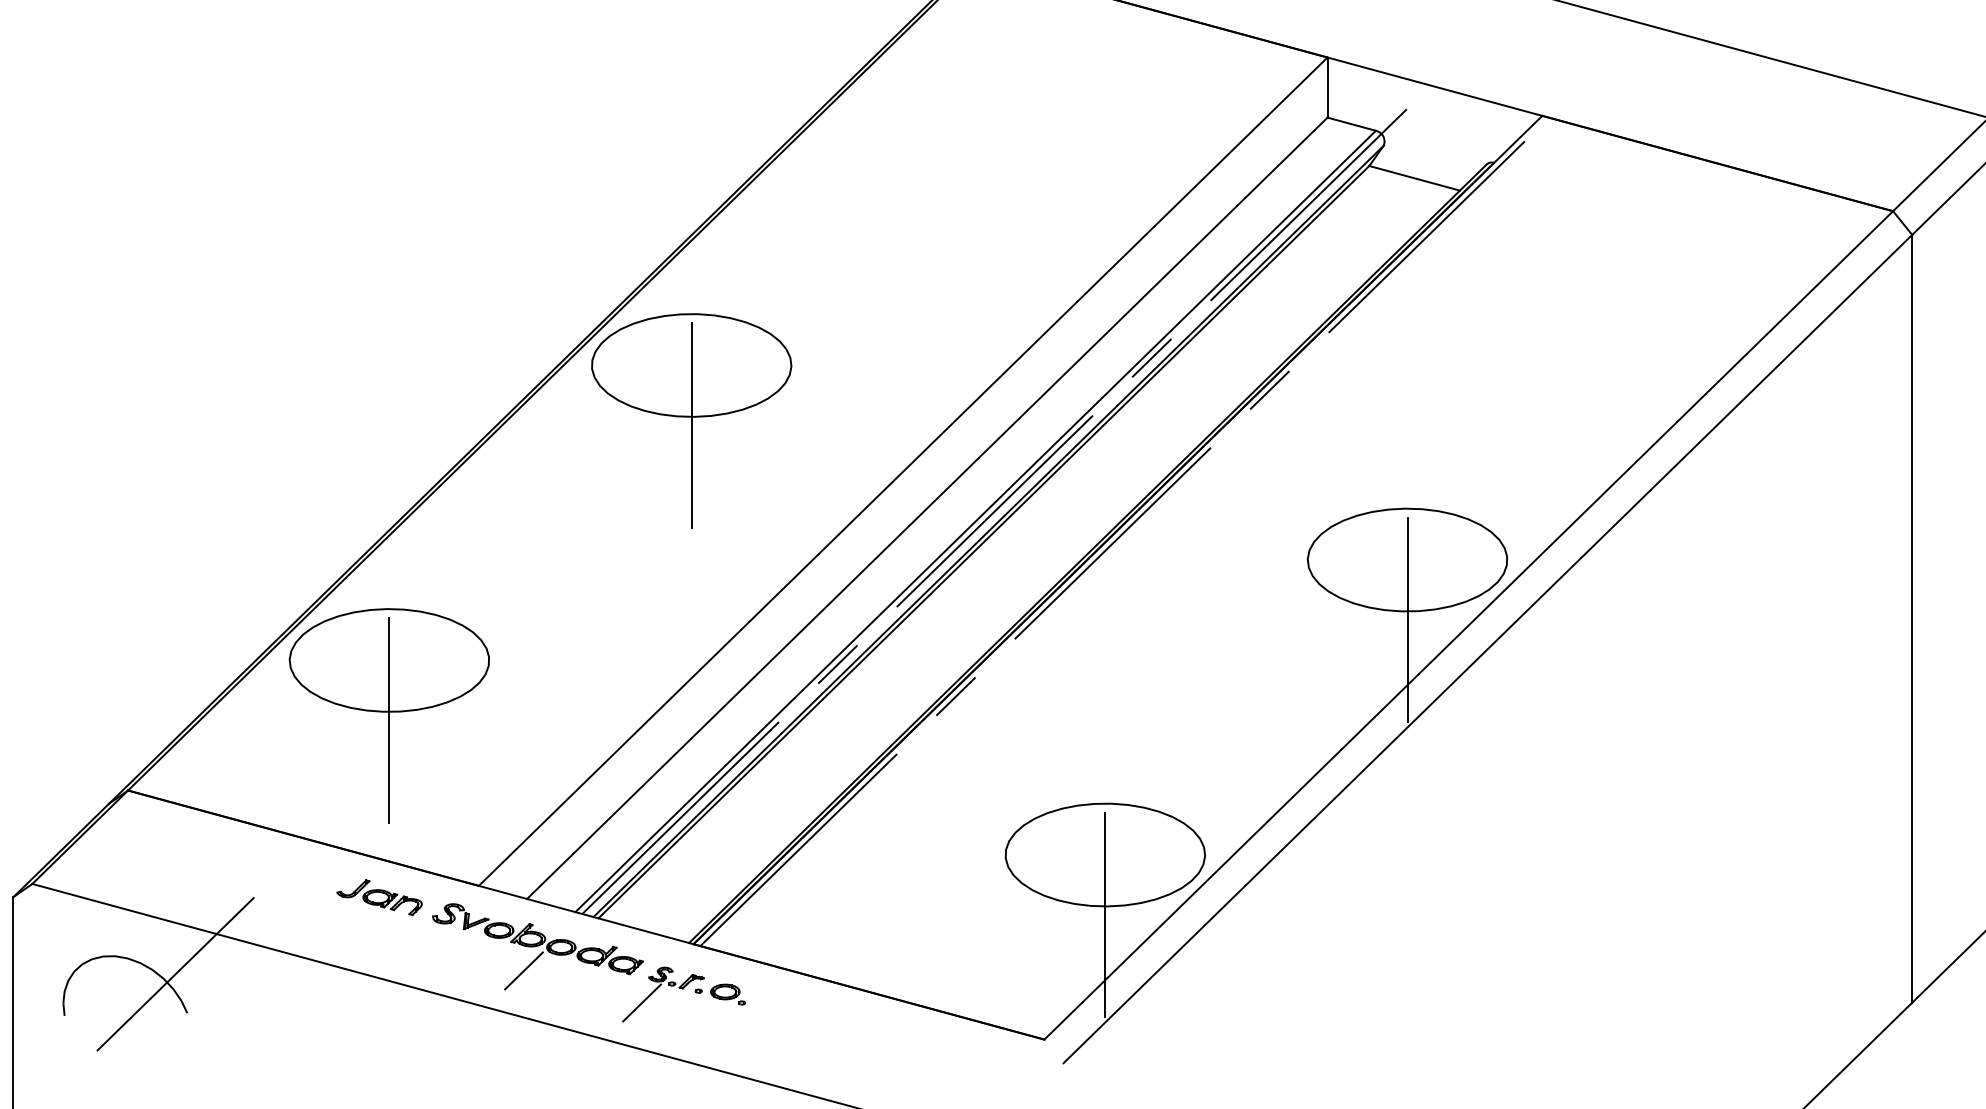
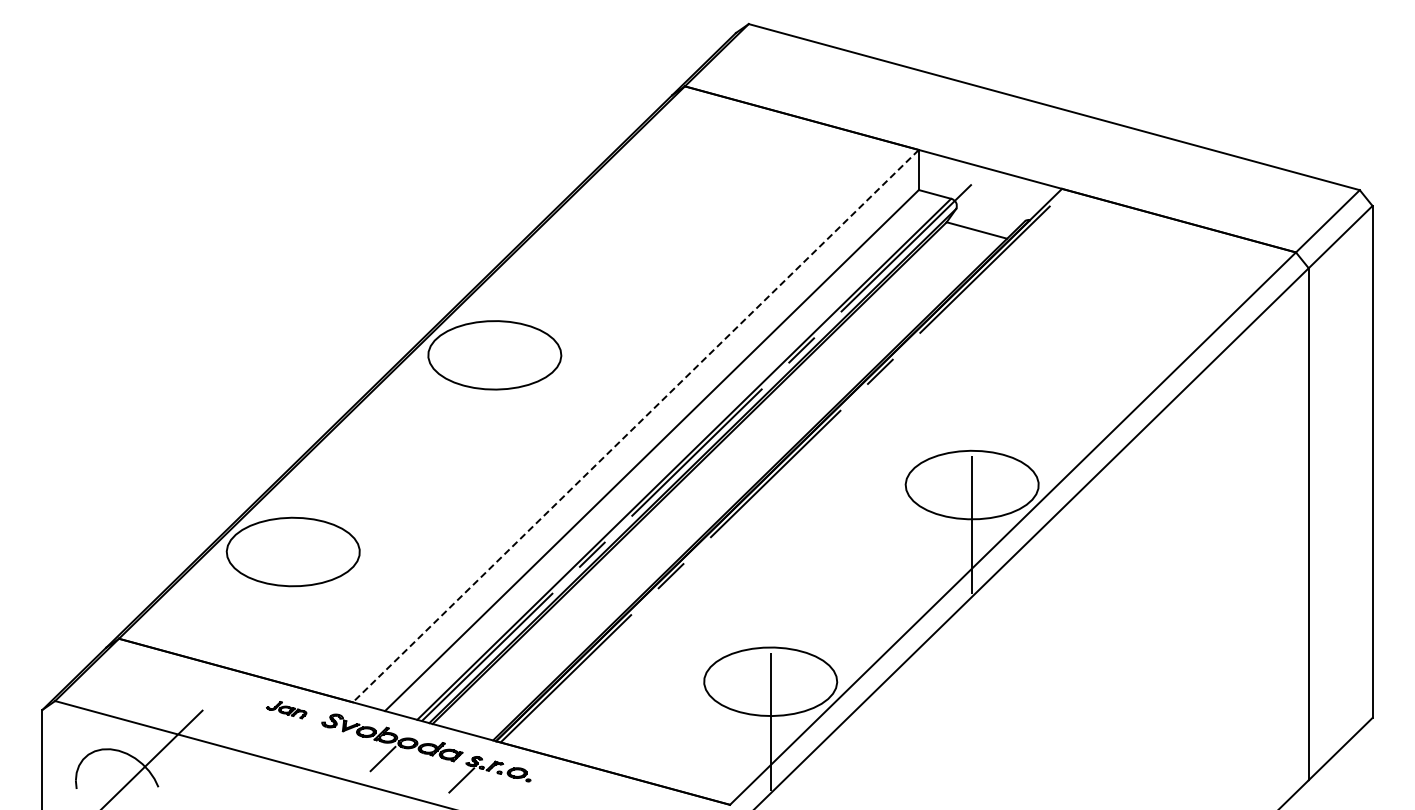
line: (691, 425) -> (494, 395), removed
line: (902, 472) -> (635, 426), solid -> dashed
line: (389, 721) -> (293, 592), removed
part: (379, 896) -> (286, 709), size x0.7

